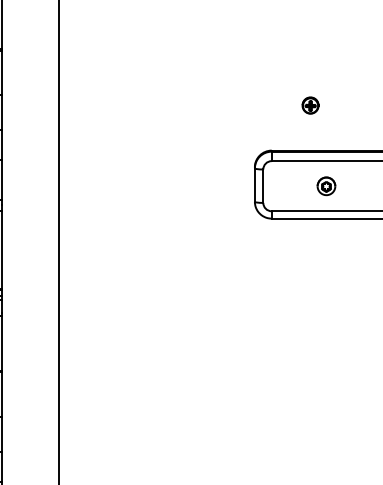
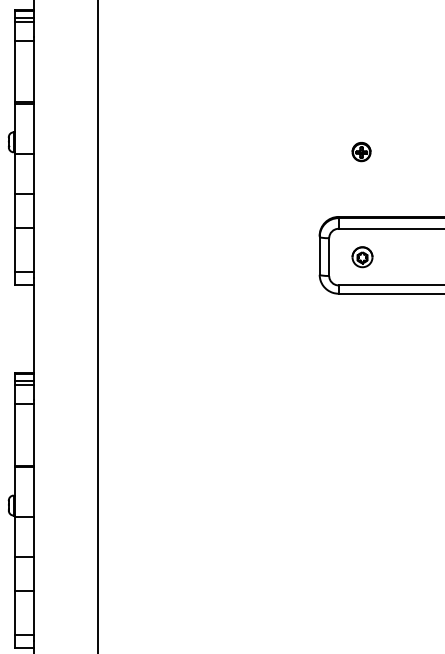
part: (310, 105) -> (361, 152), moved
part: (326, 186) -> (362, 257), moved

